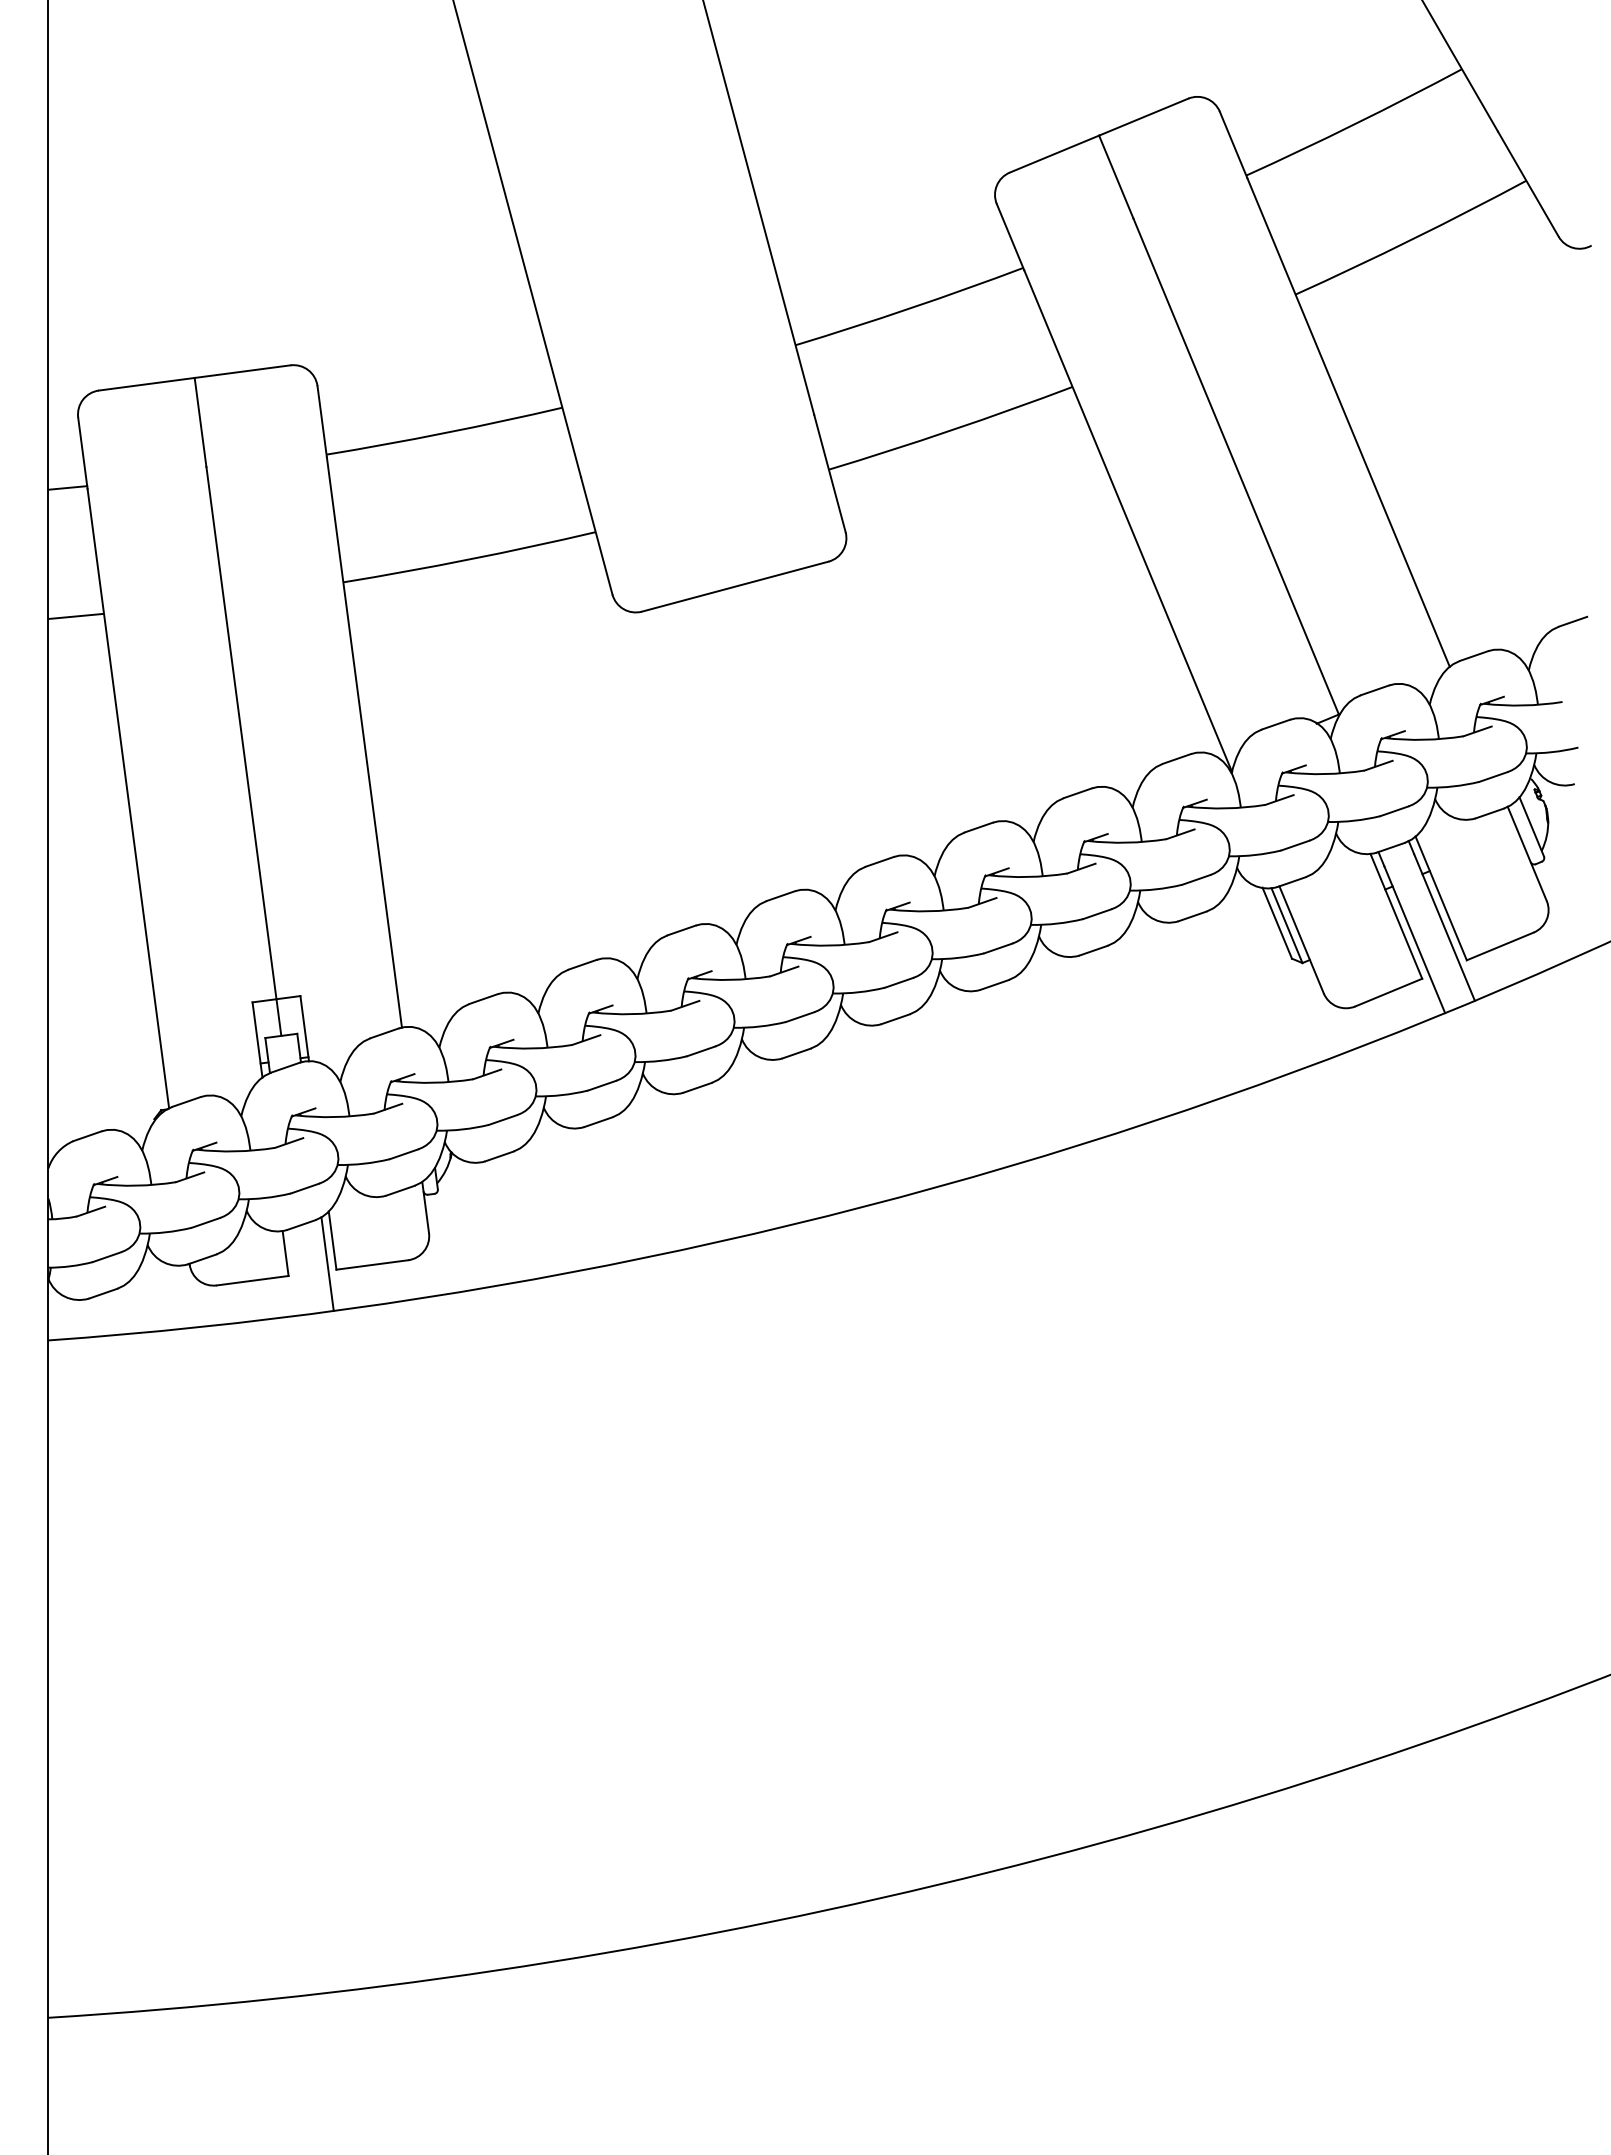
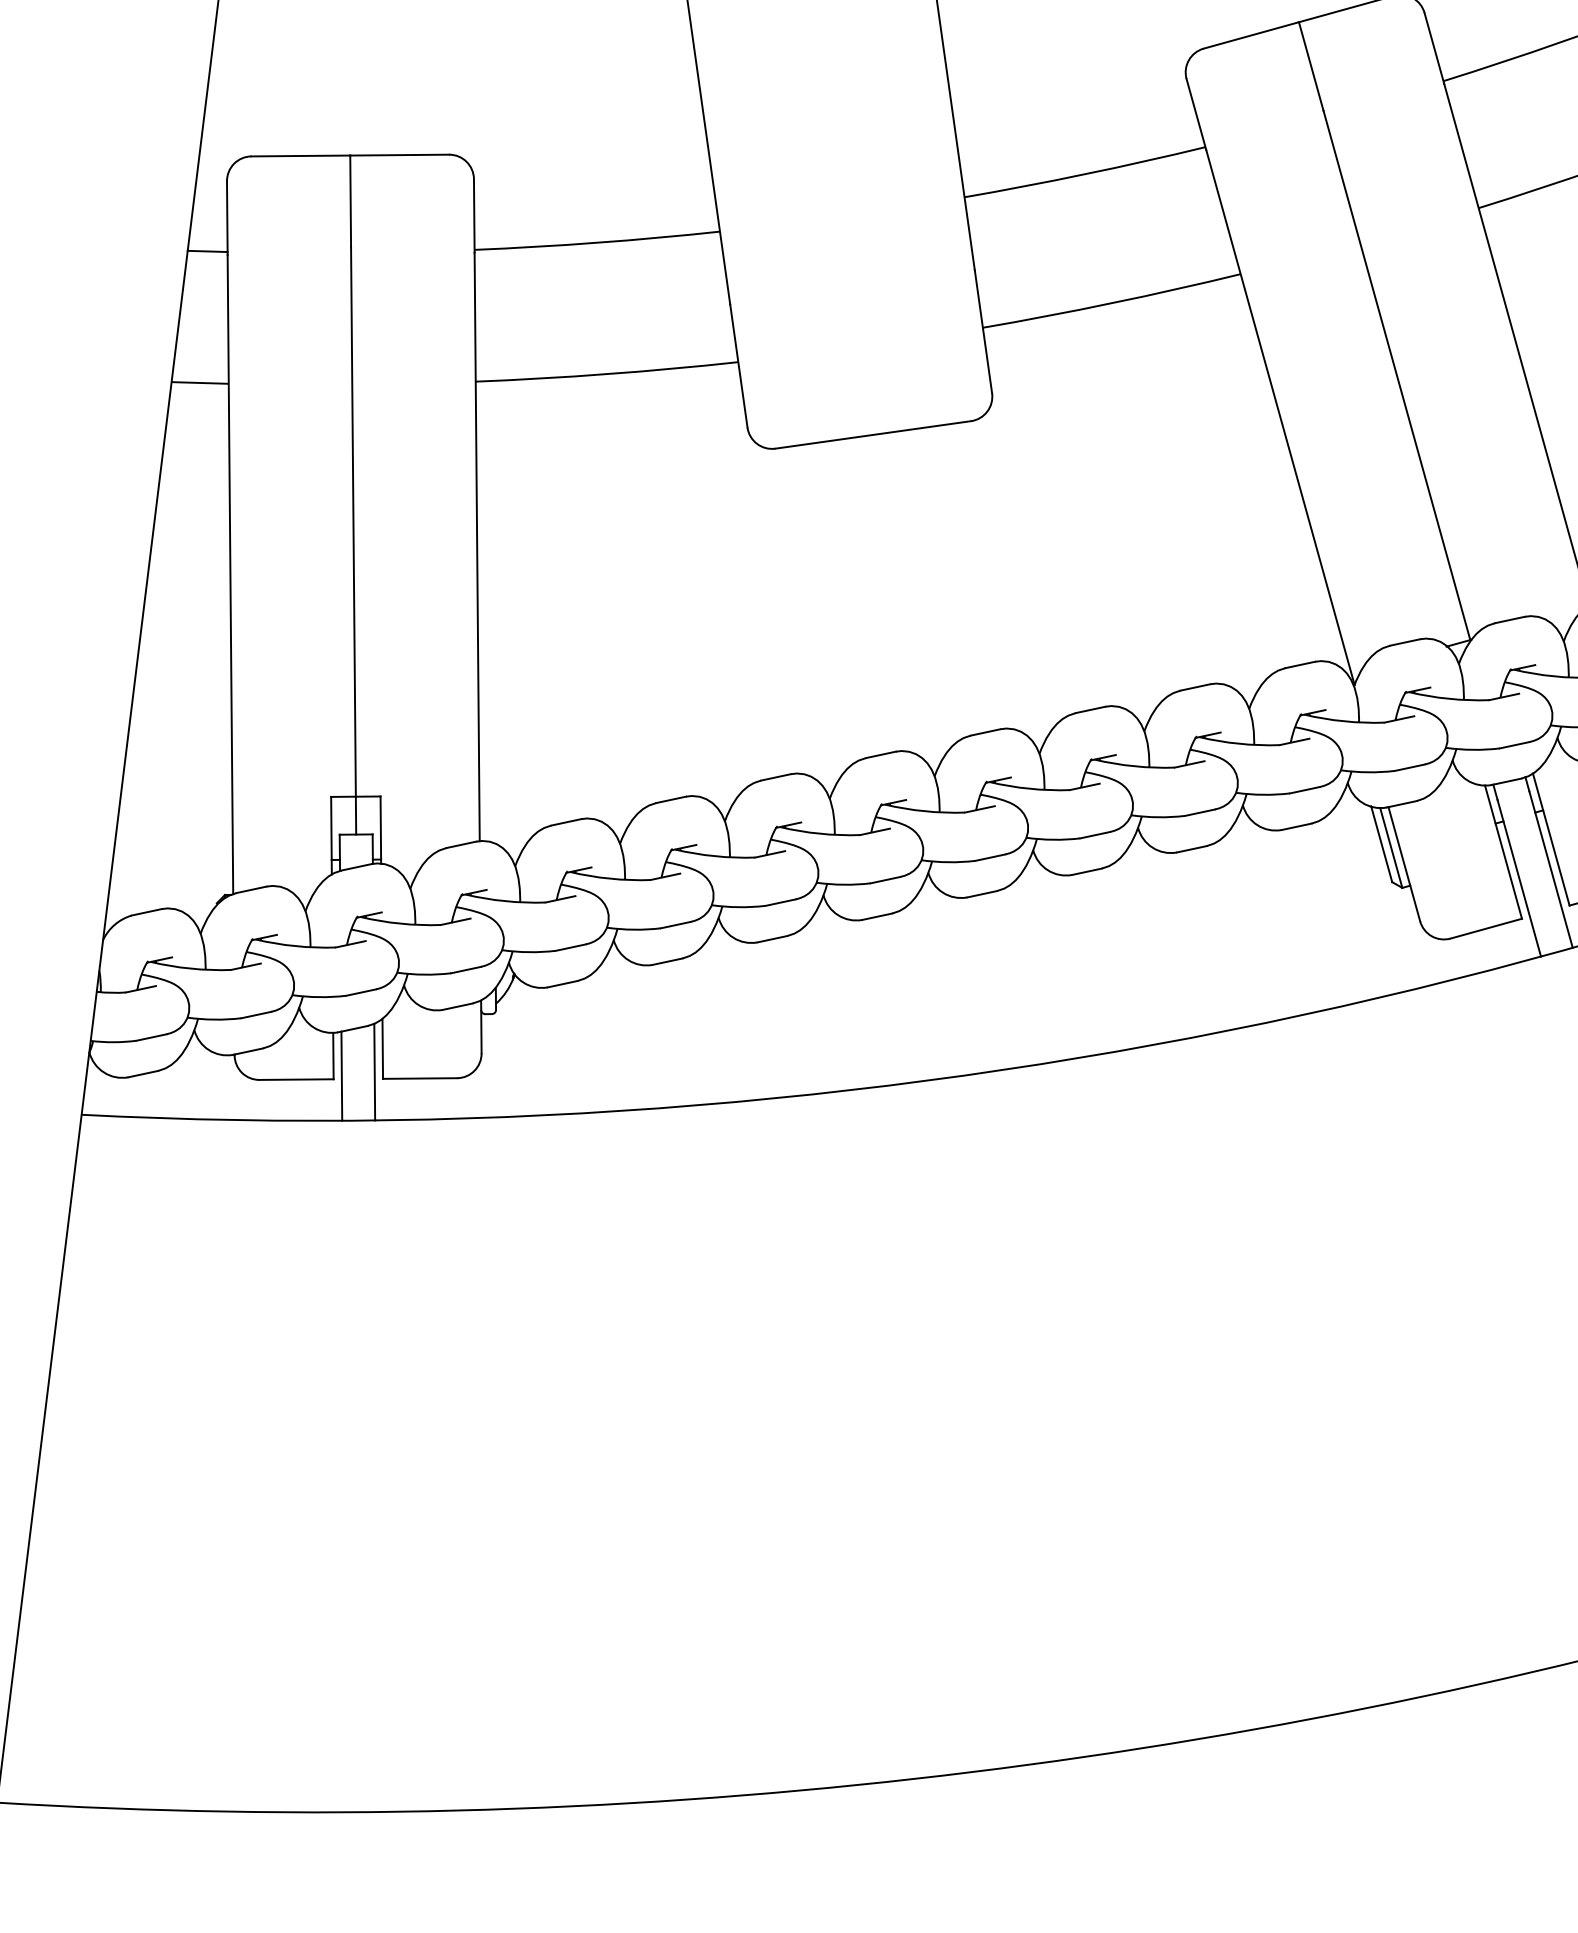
line: (295, 1271) -> (341, 1075), added

